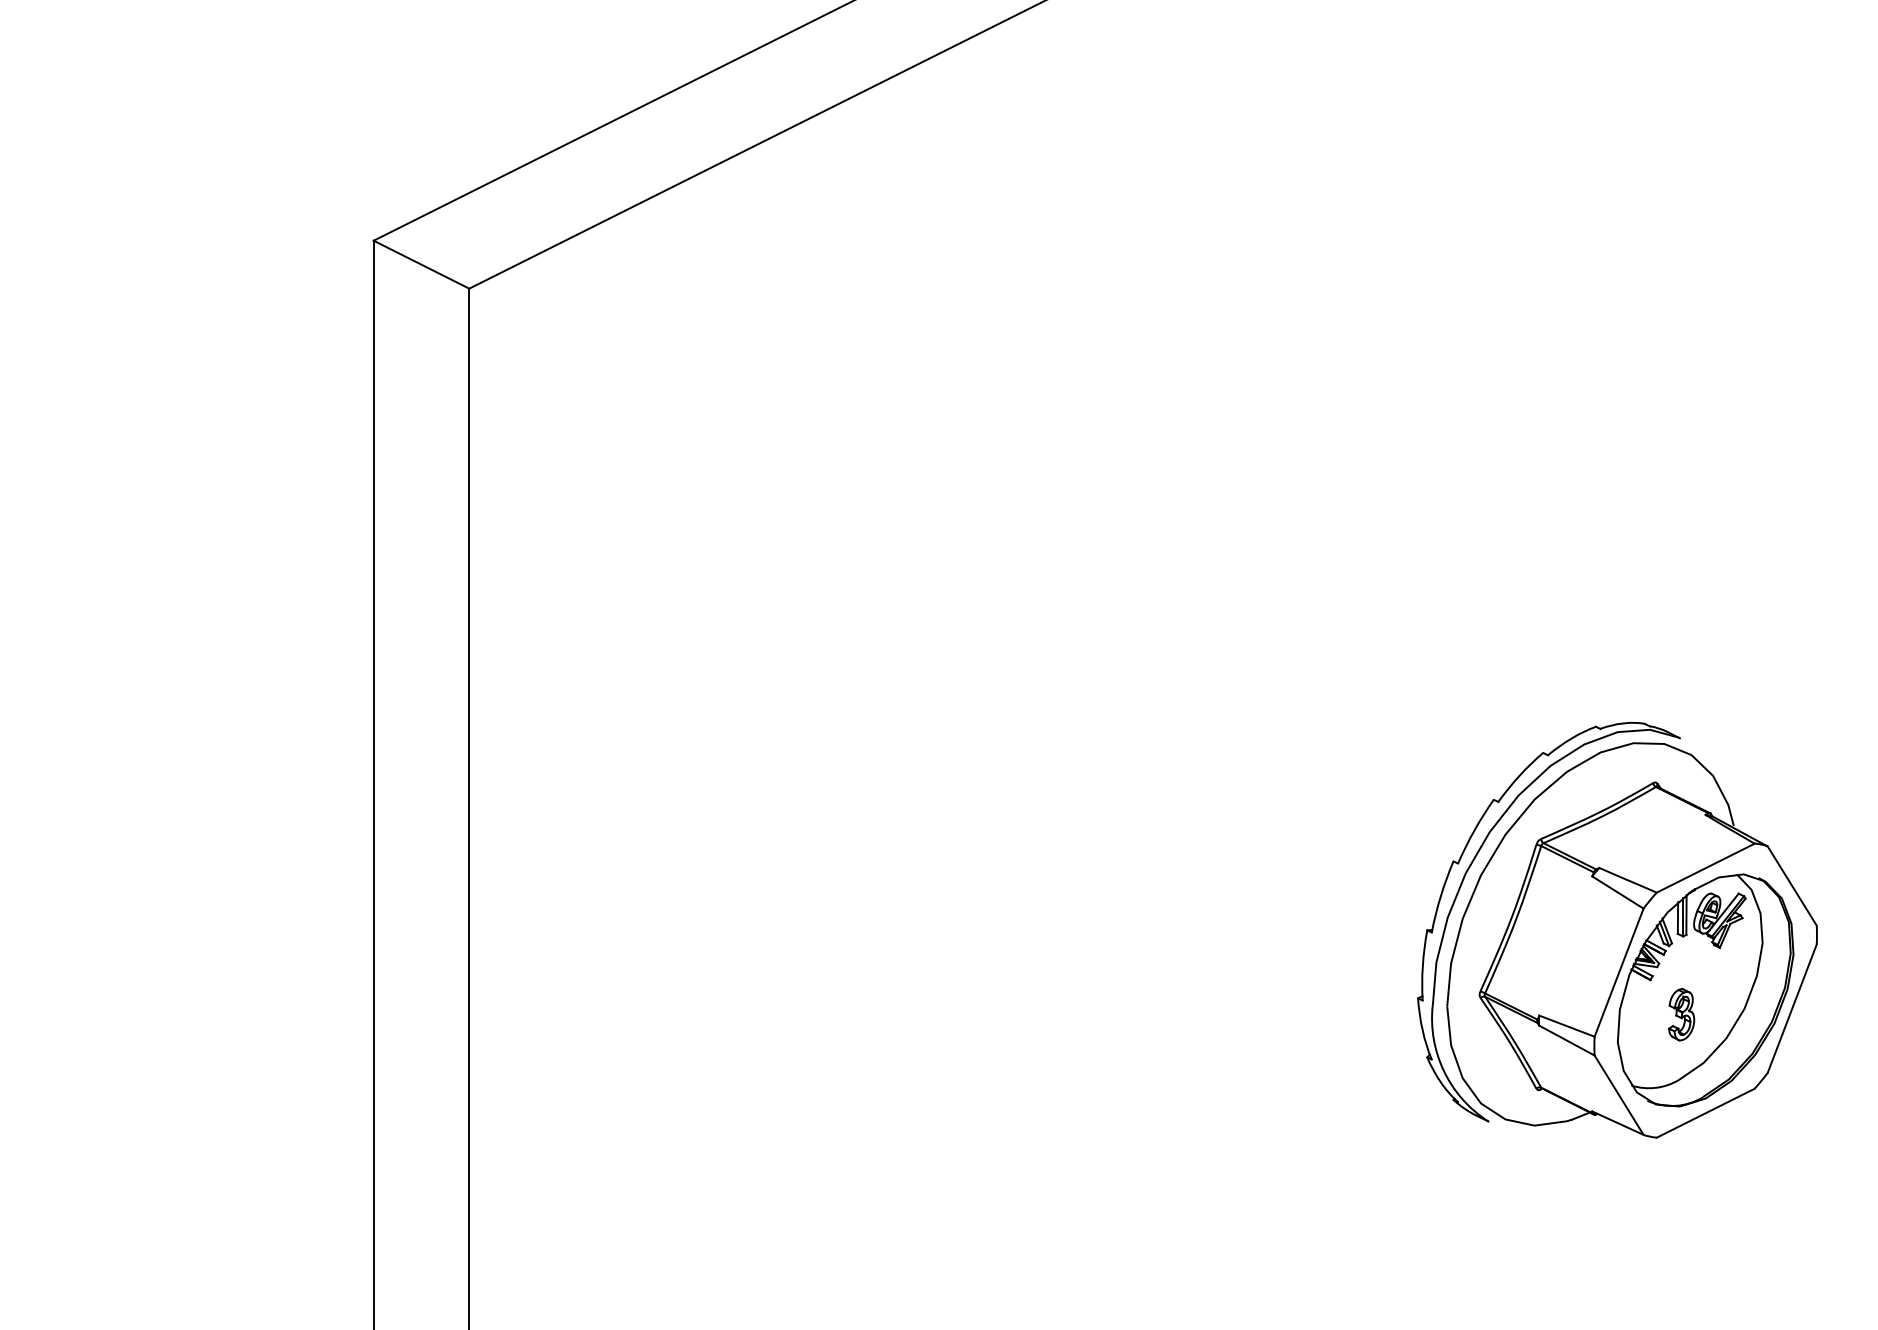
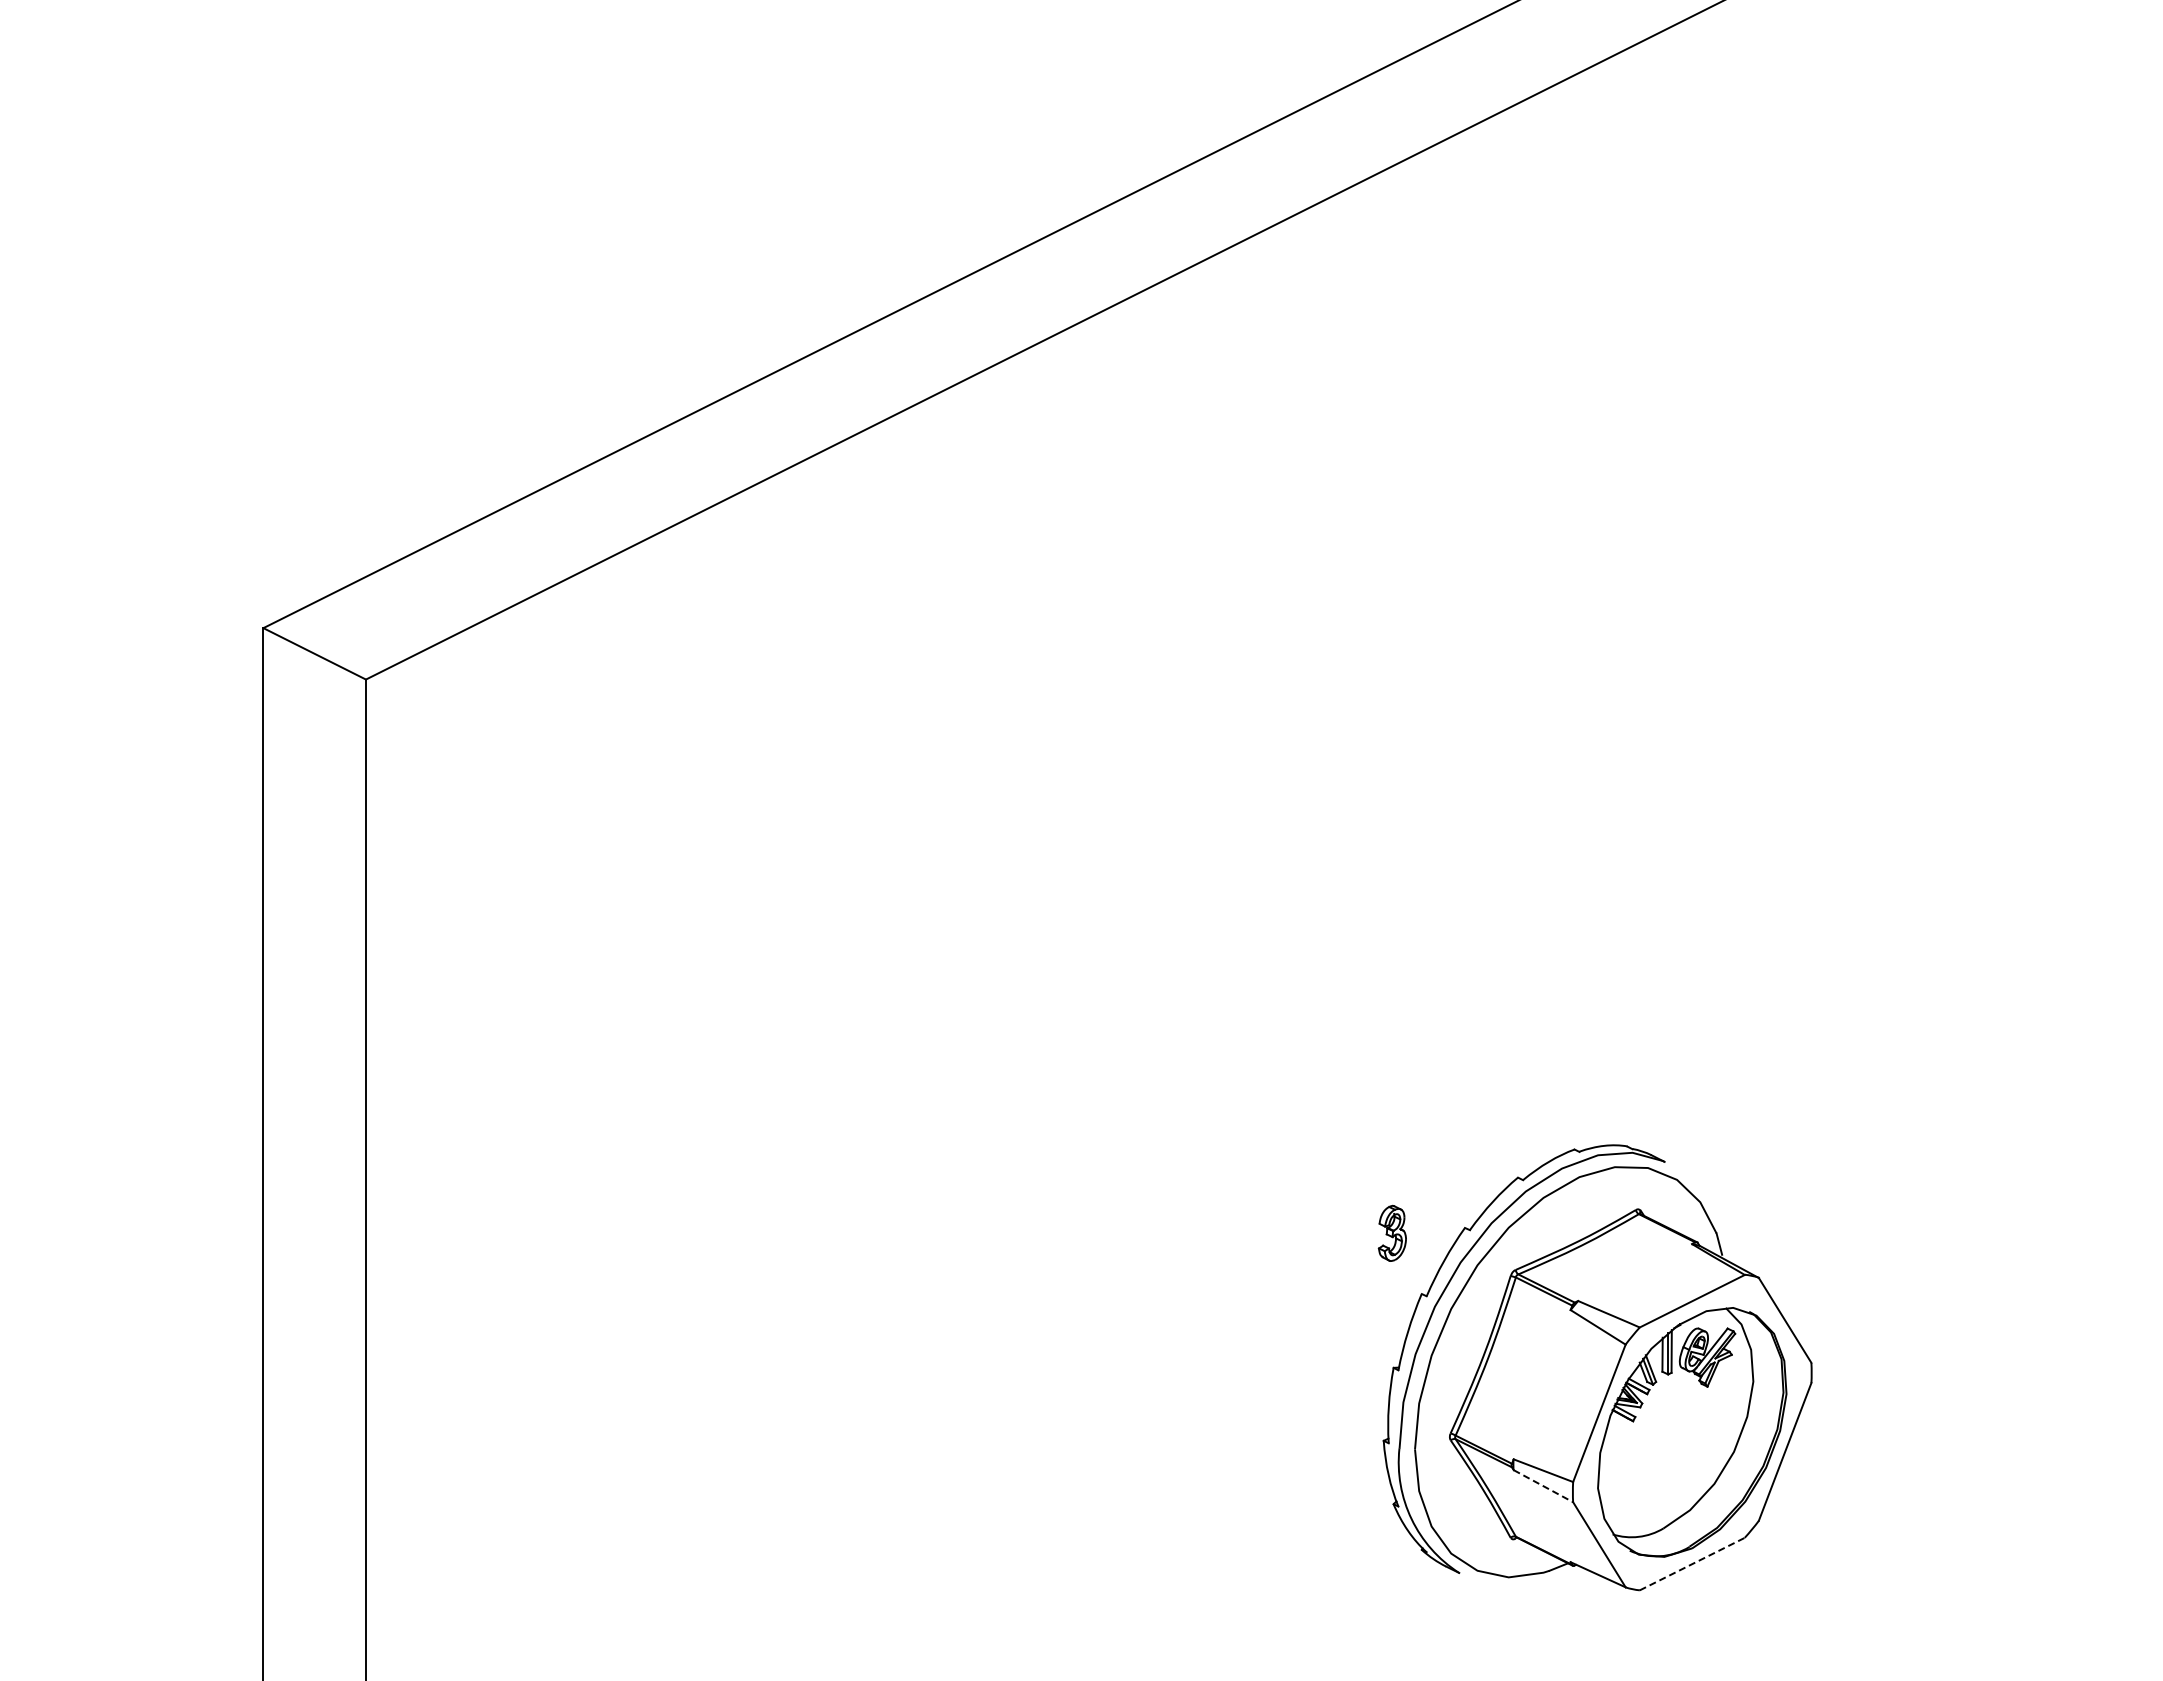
part: (1680, 1013) -> (1391, 1232), moved
line: (1566, 1040) -> (1543, 1486), solid -> dashed
line: (1705, 1113) -> (1692, 1564), solid -> dashed

